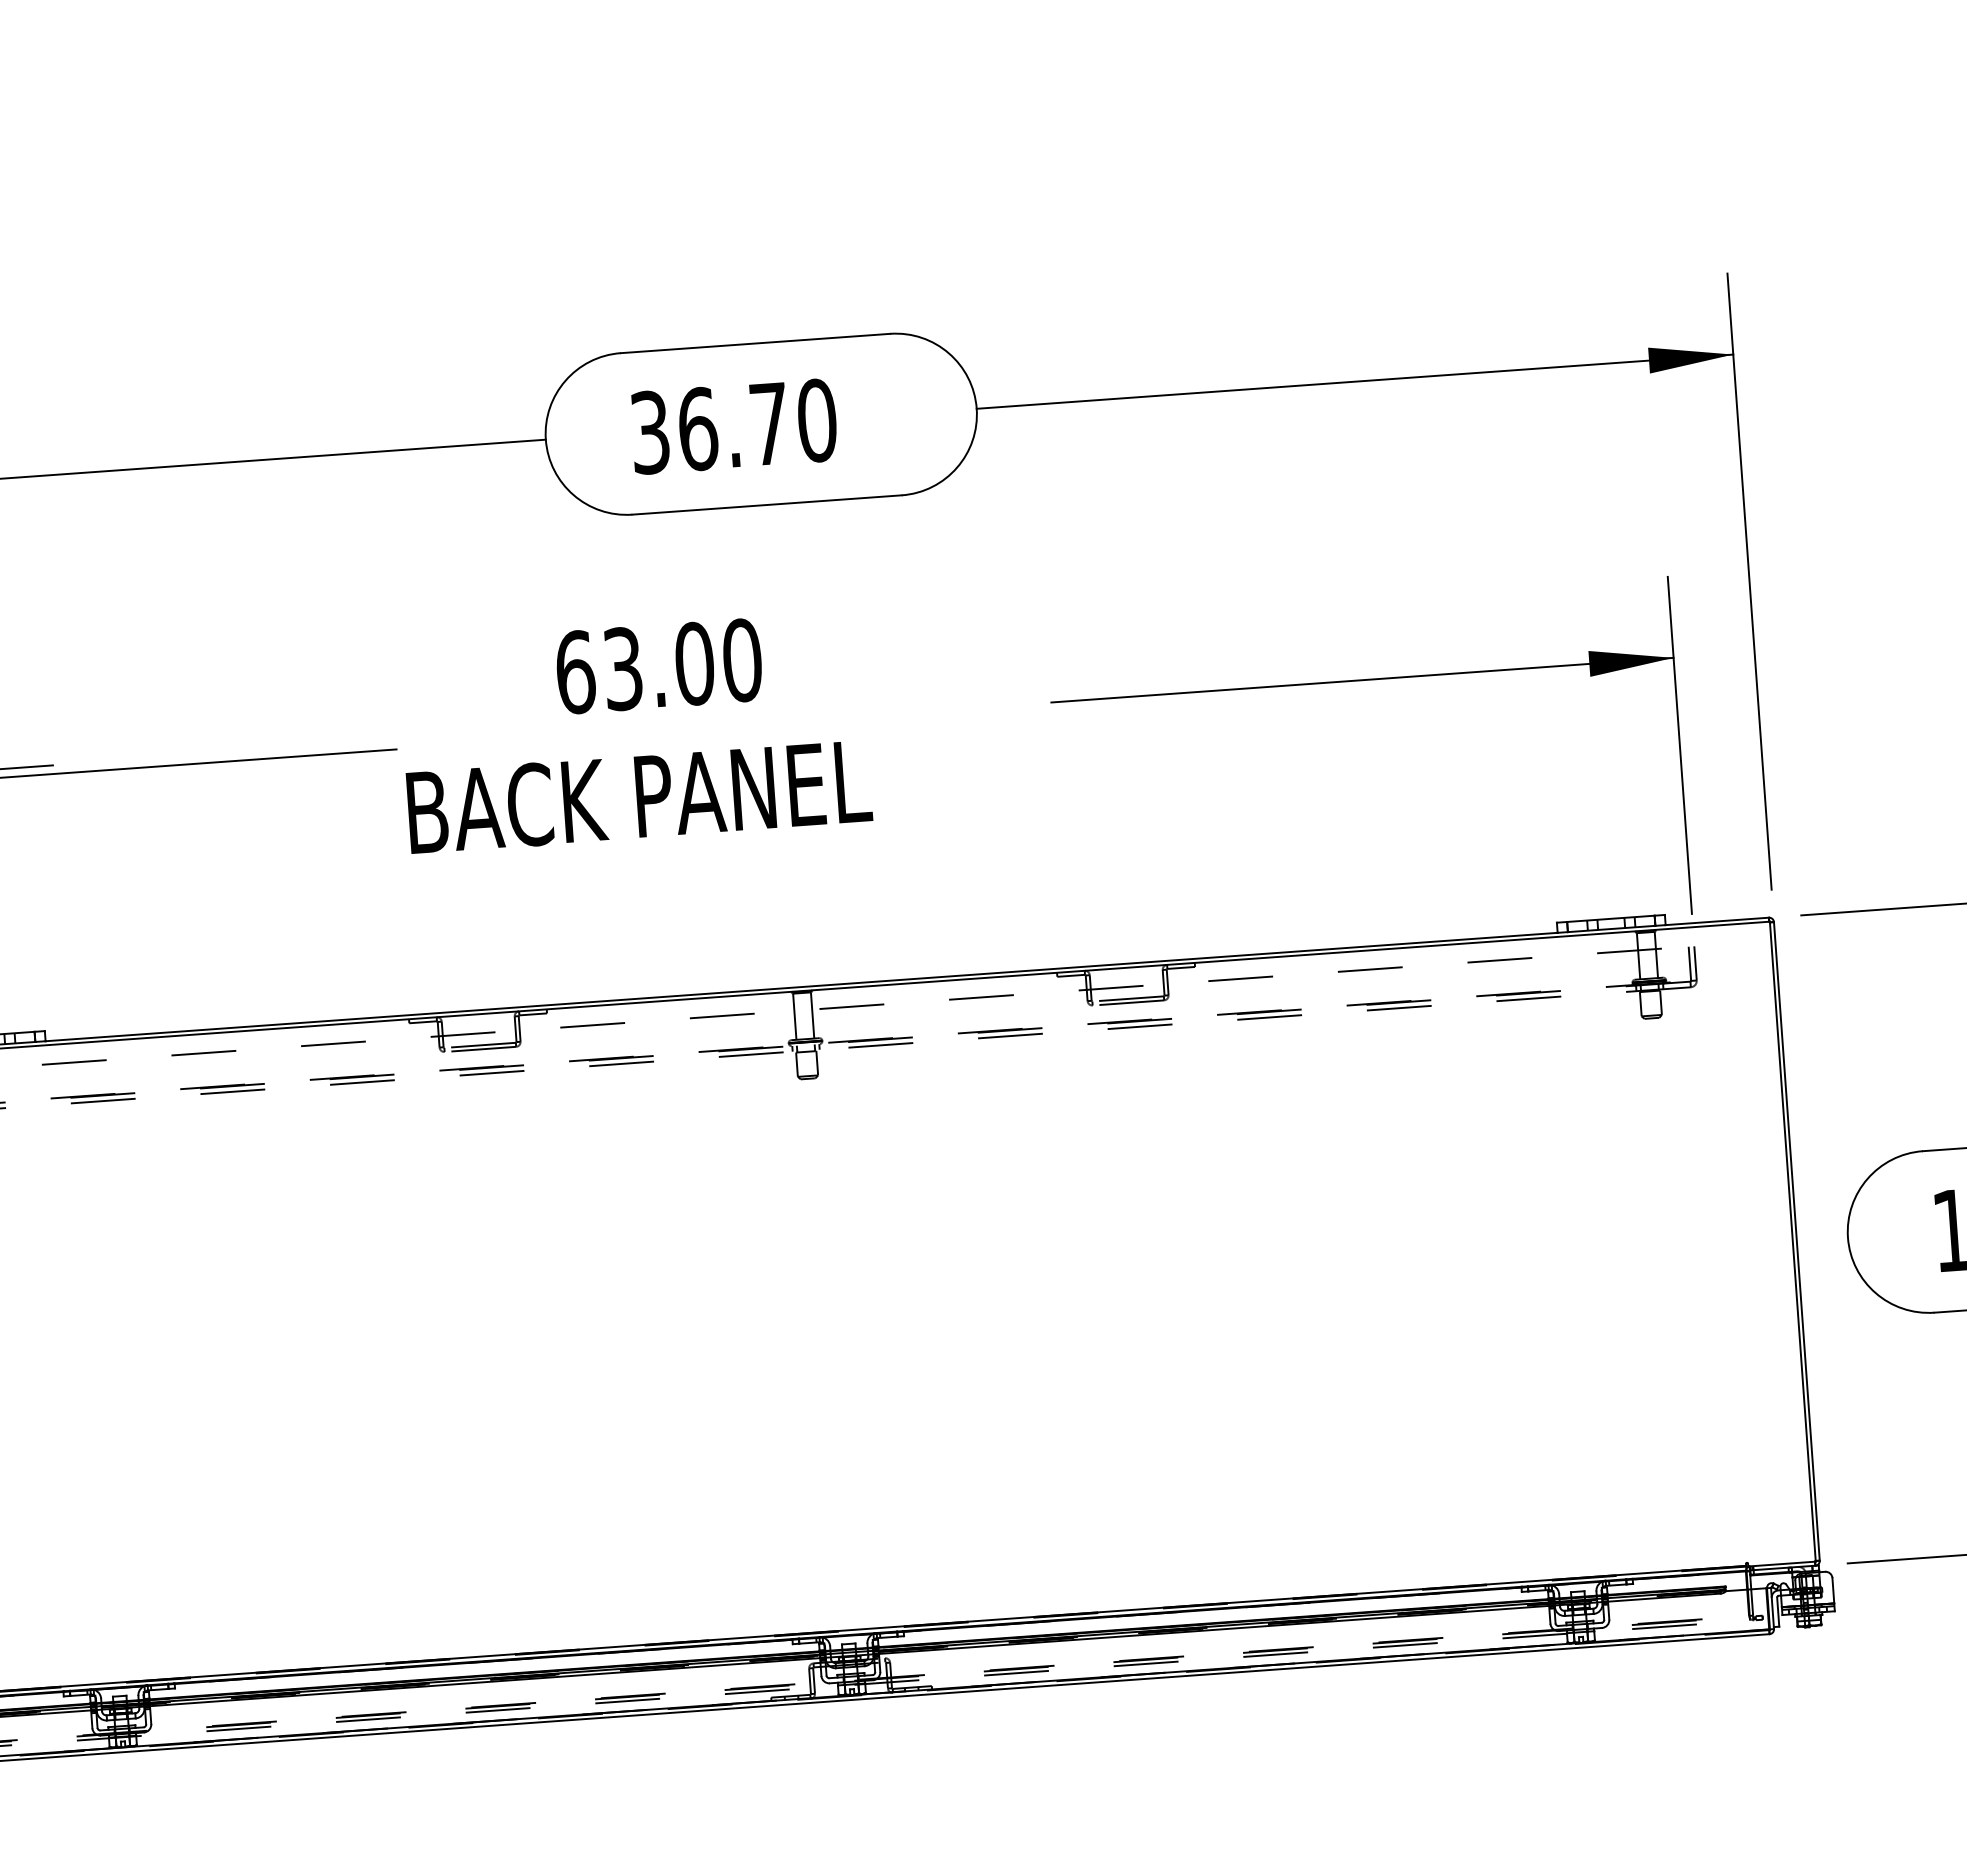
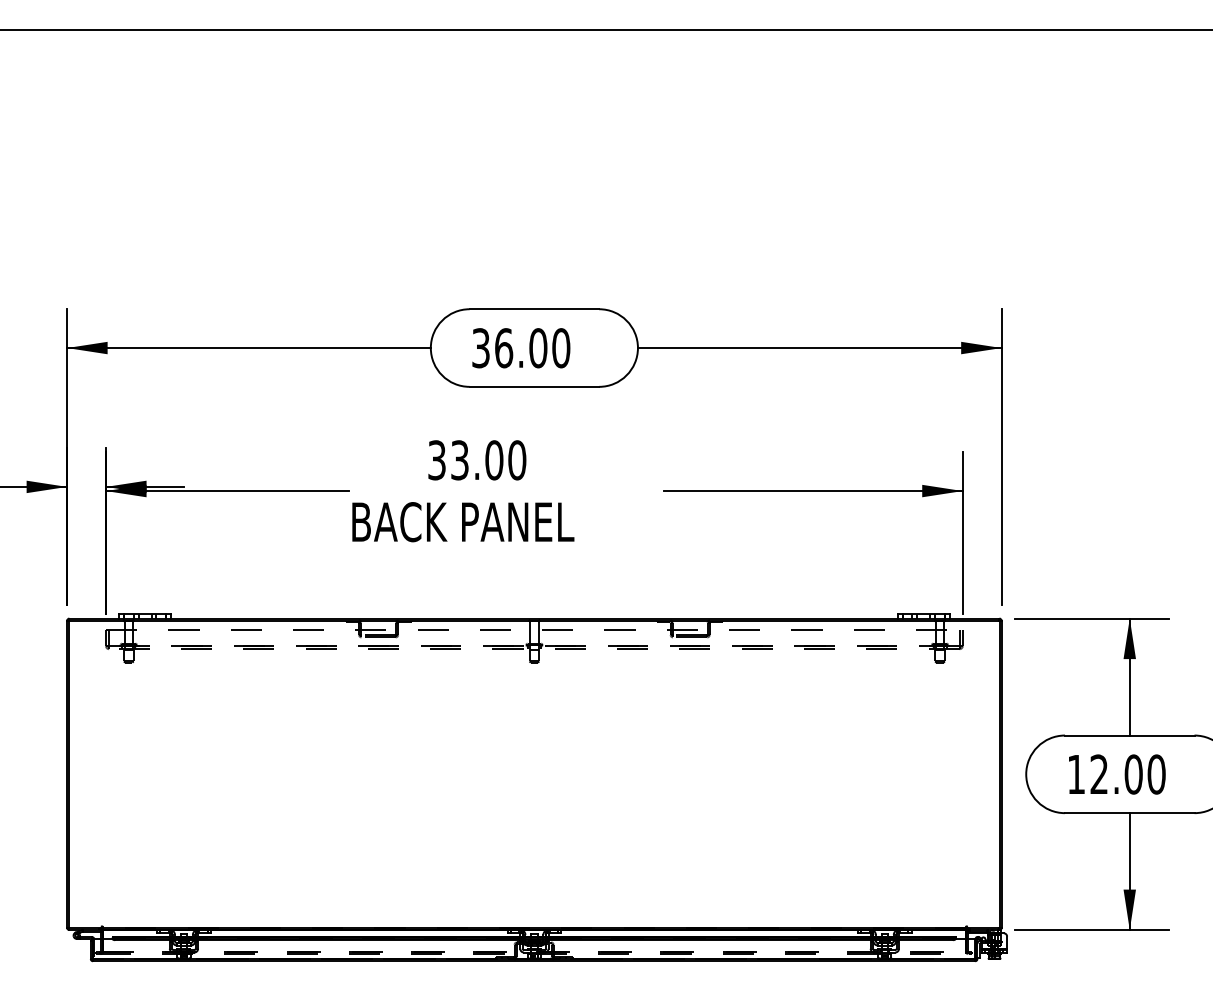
text: (769, 424) -> (538, 348), 36.70 -> 36.00
text: (576, 672) -> (437, 460), 63.00 -> 33.00

